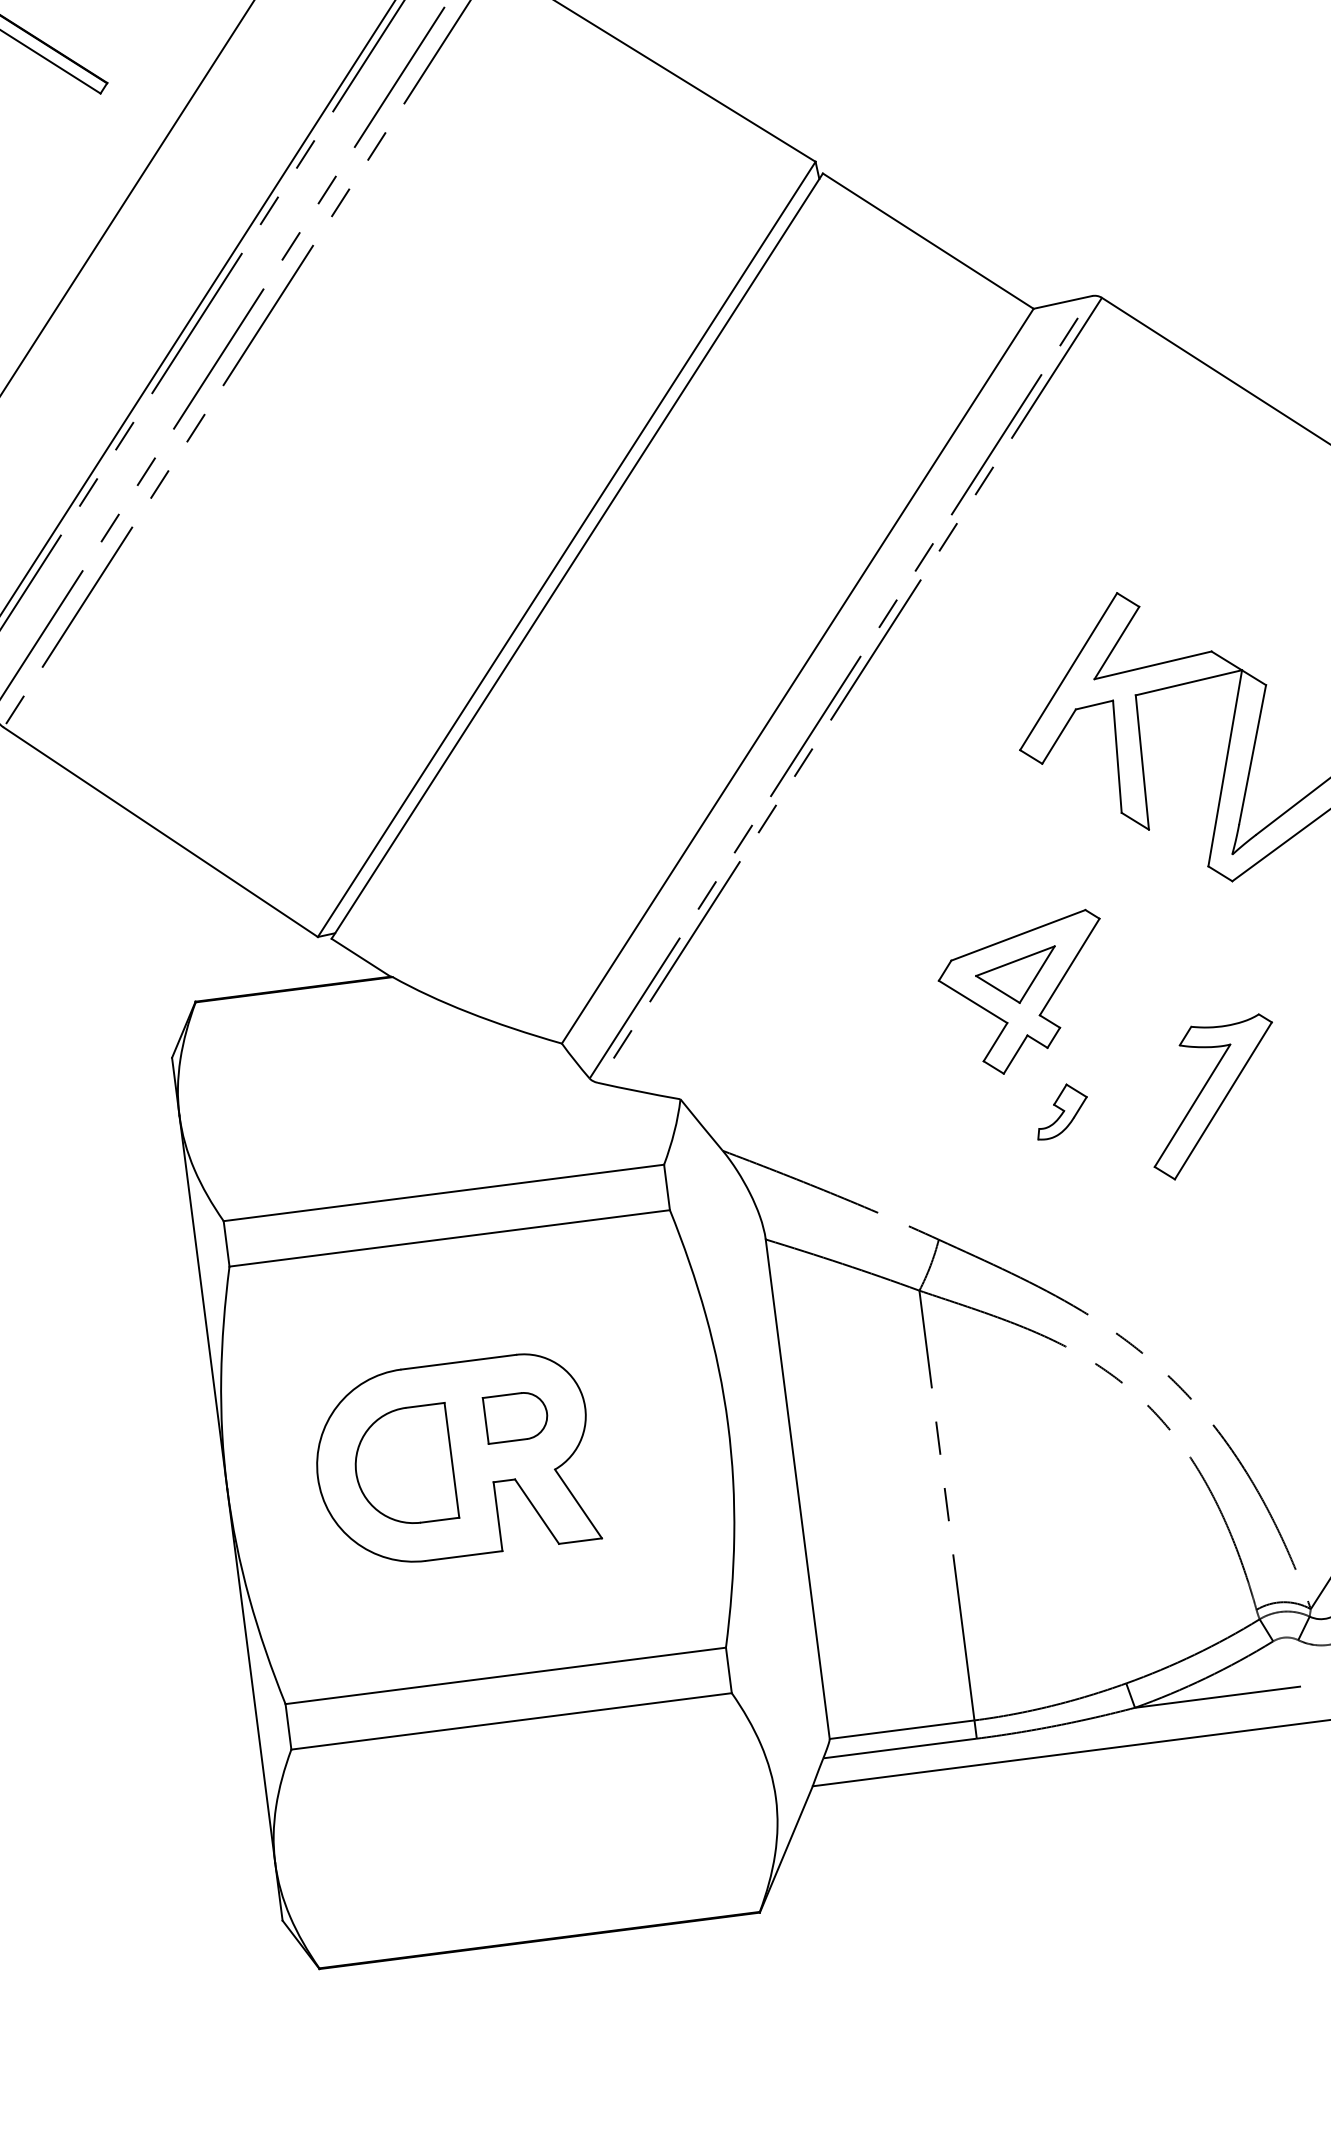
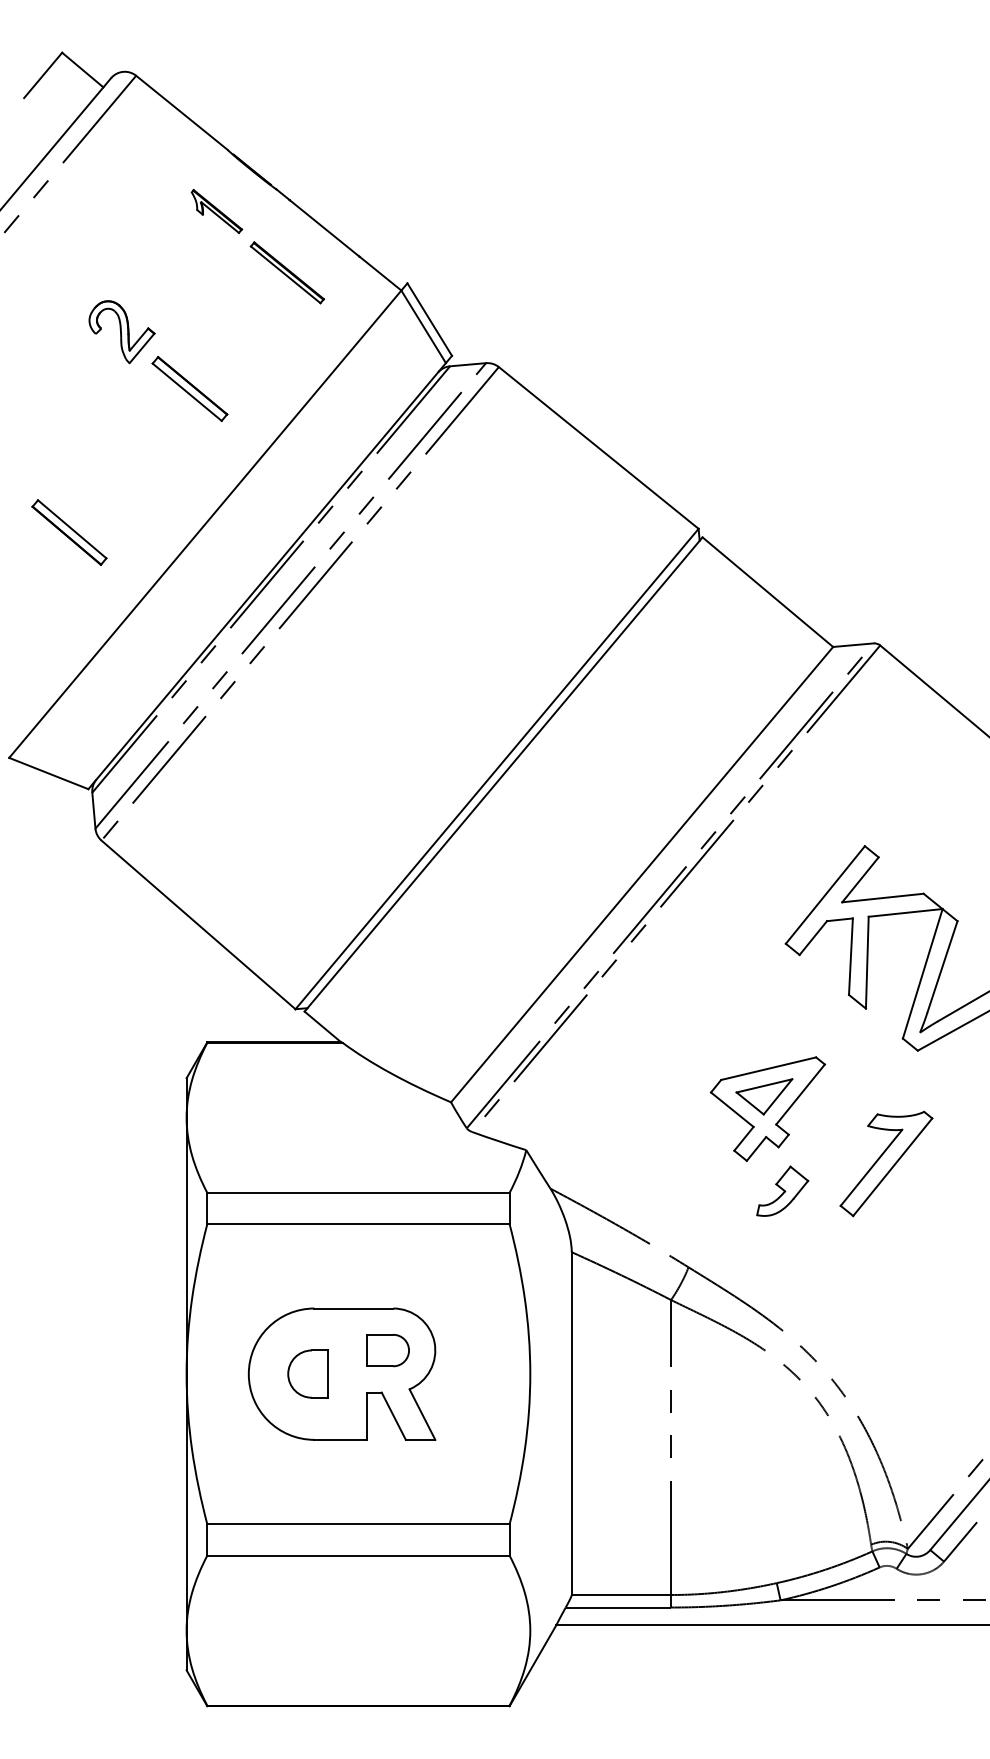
part: (1213, 1096) -> (886, 1163), moved
part: (1061, 1110) -> (782, 1190), size x1.4
part: (403, 1465) -> (307, 1373), size x0.6

